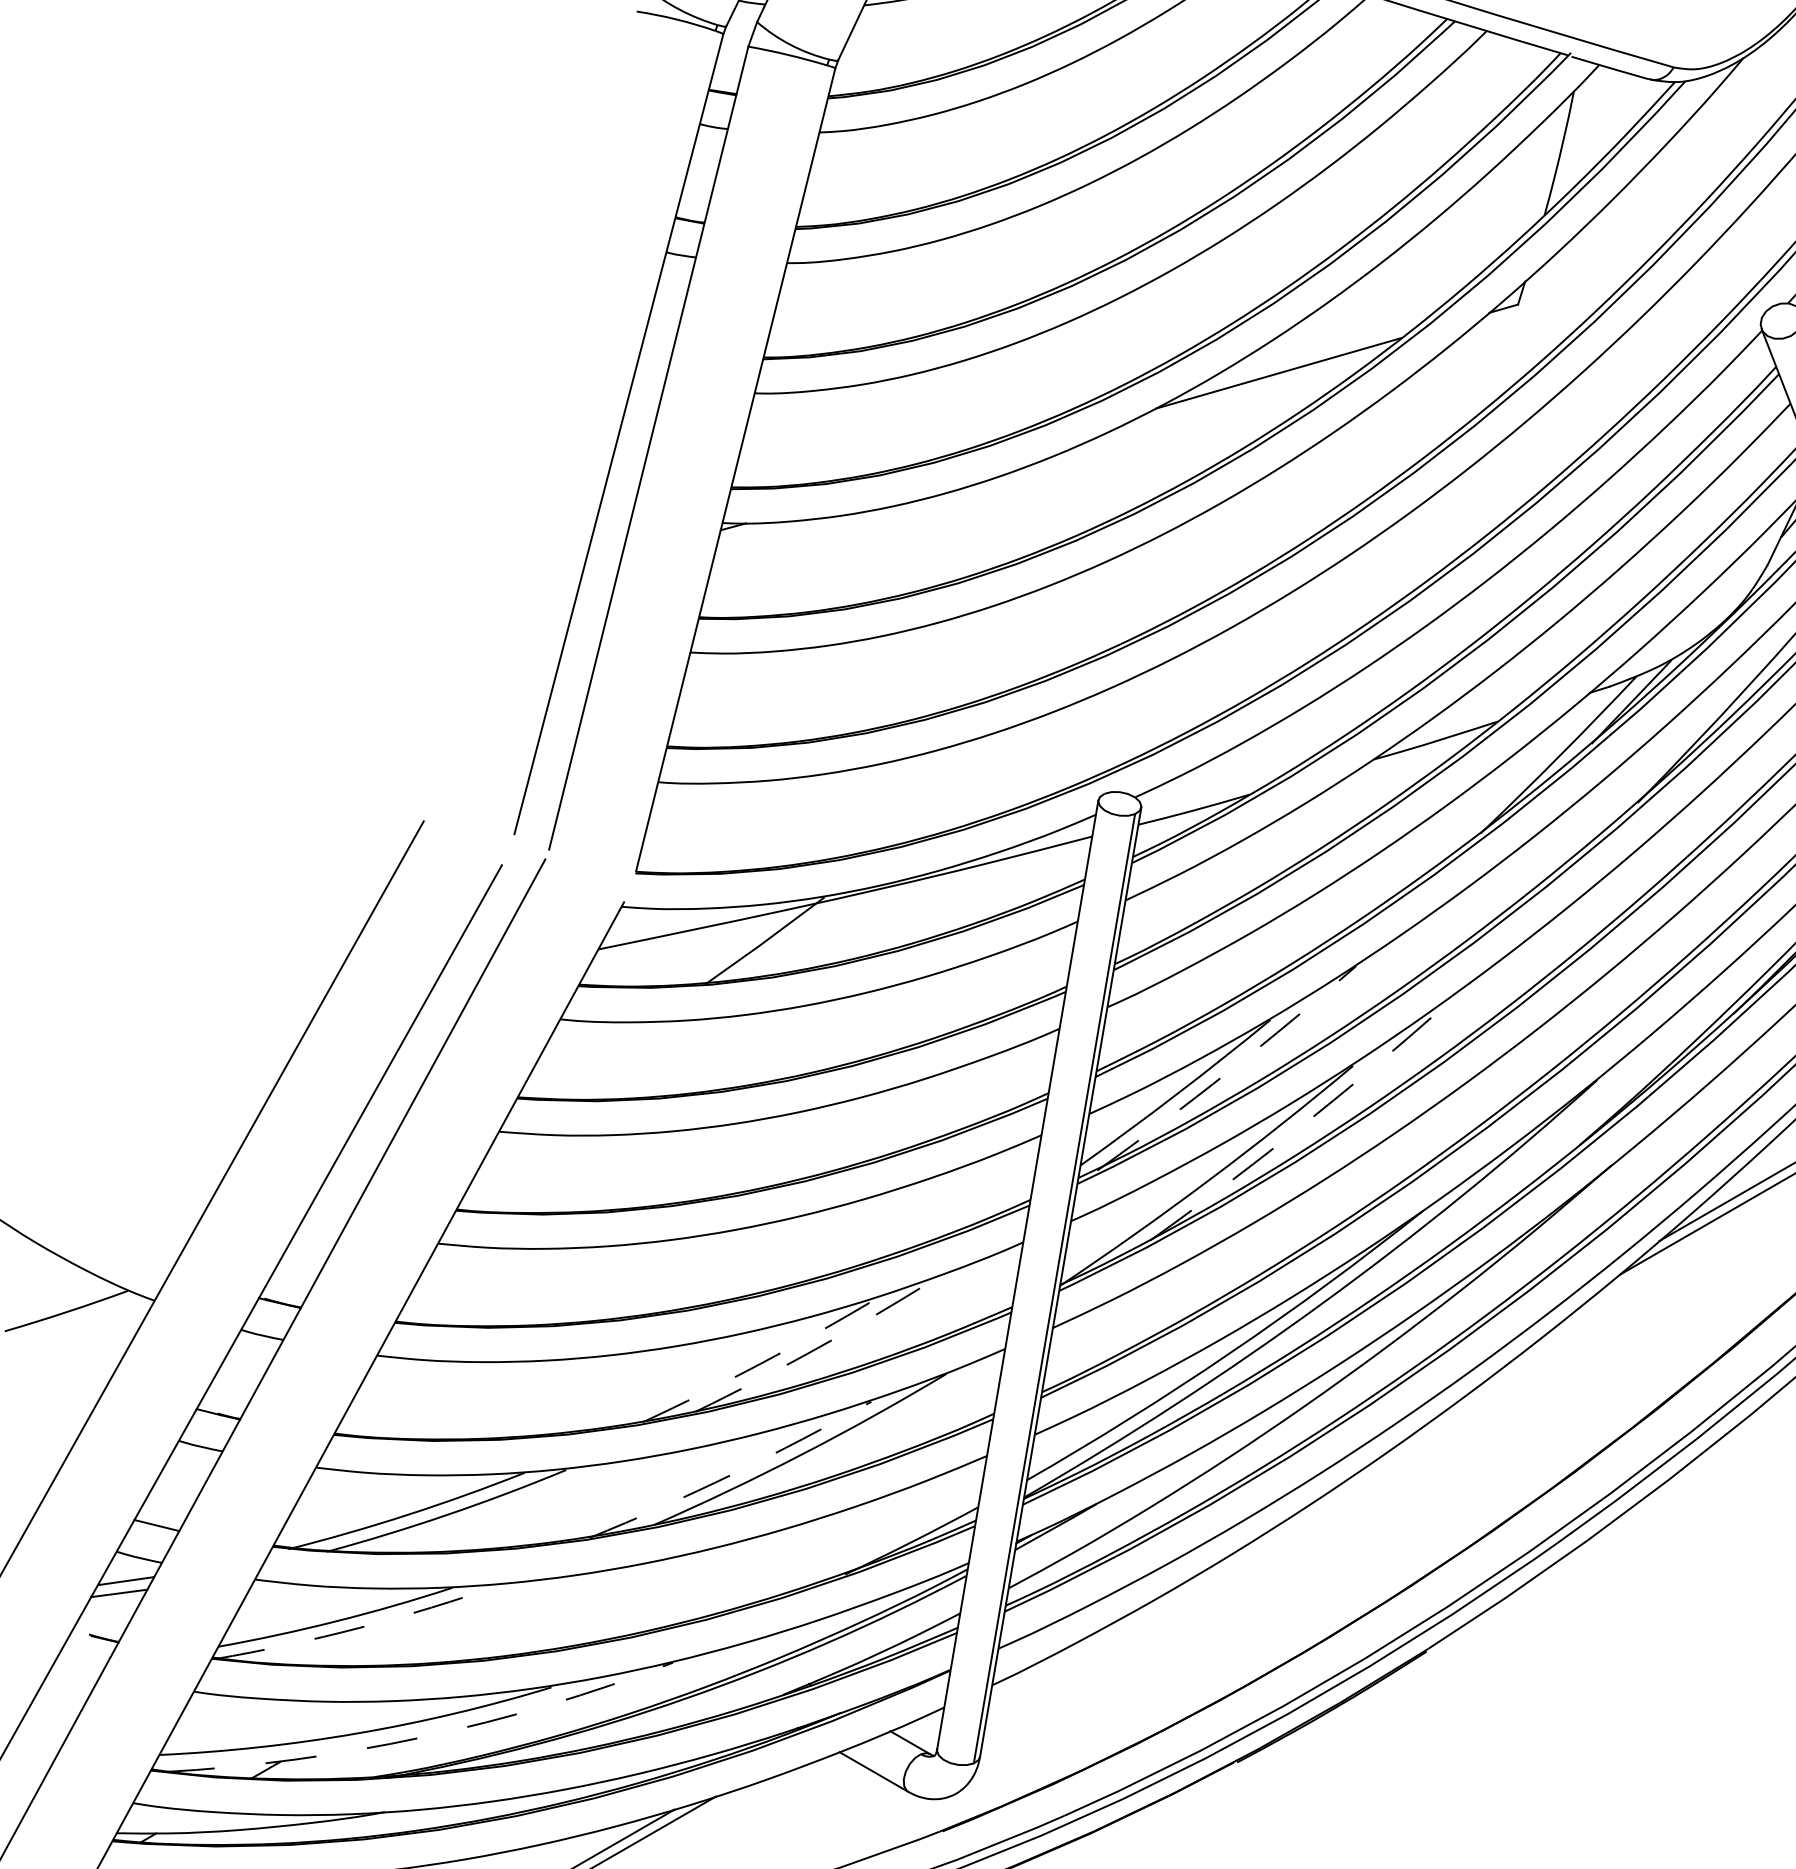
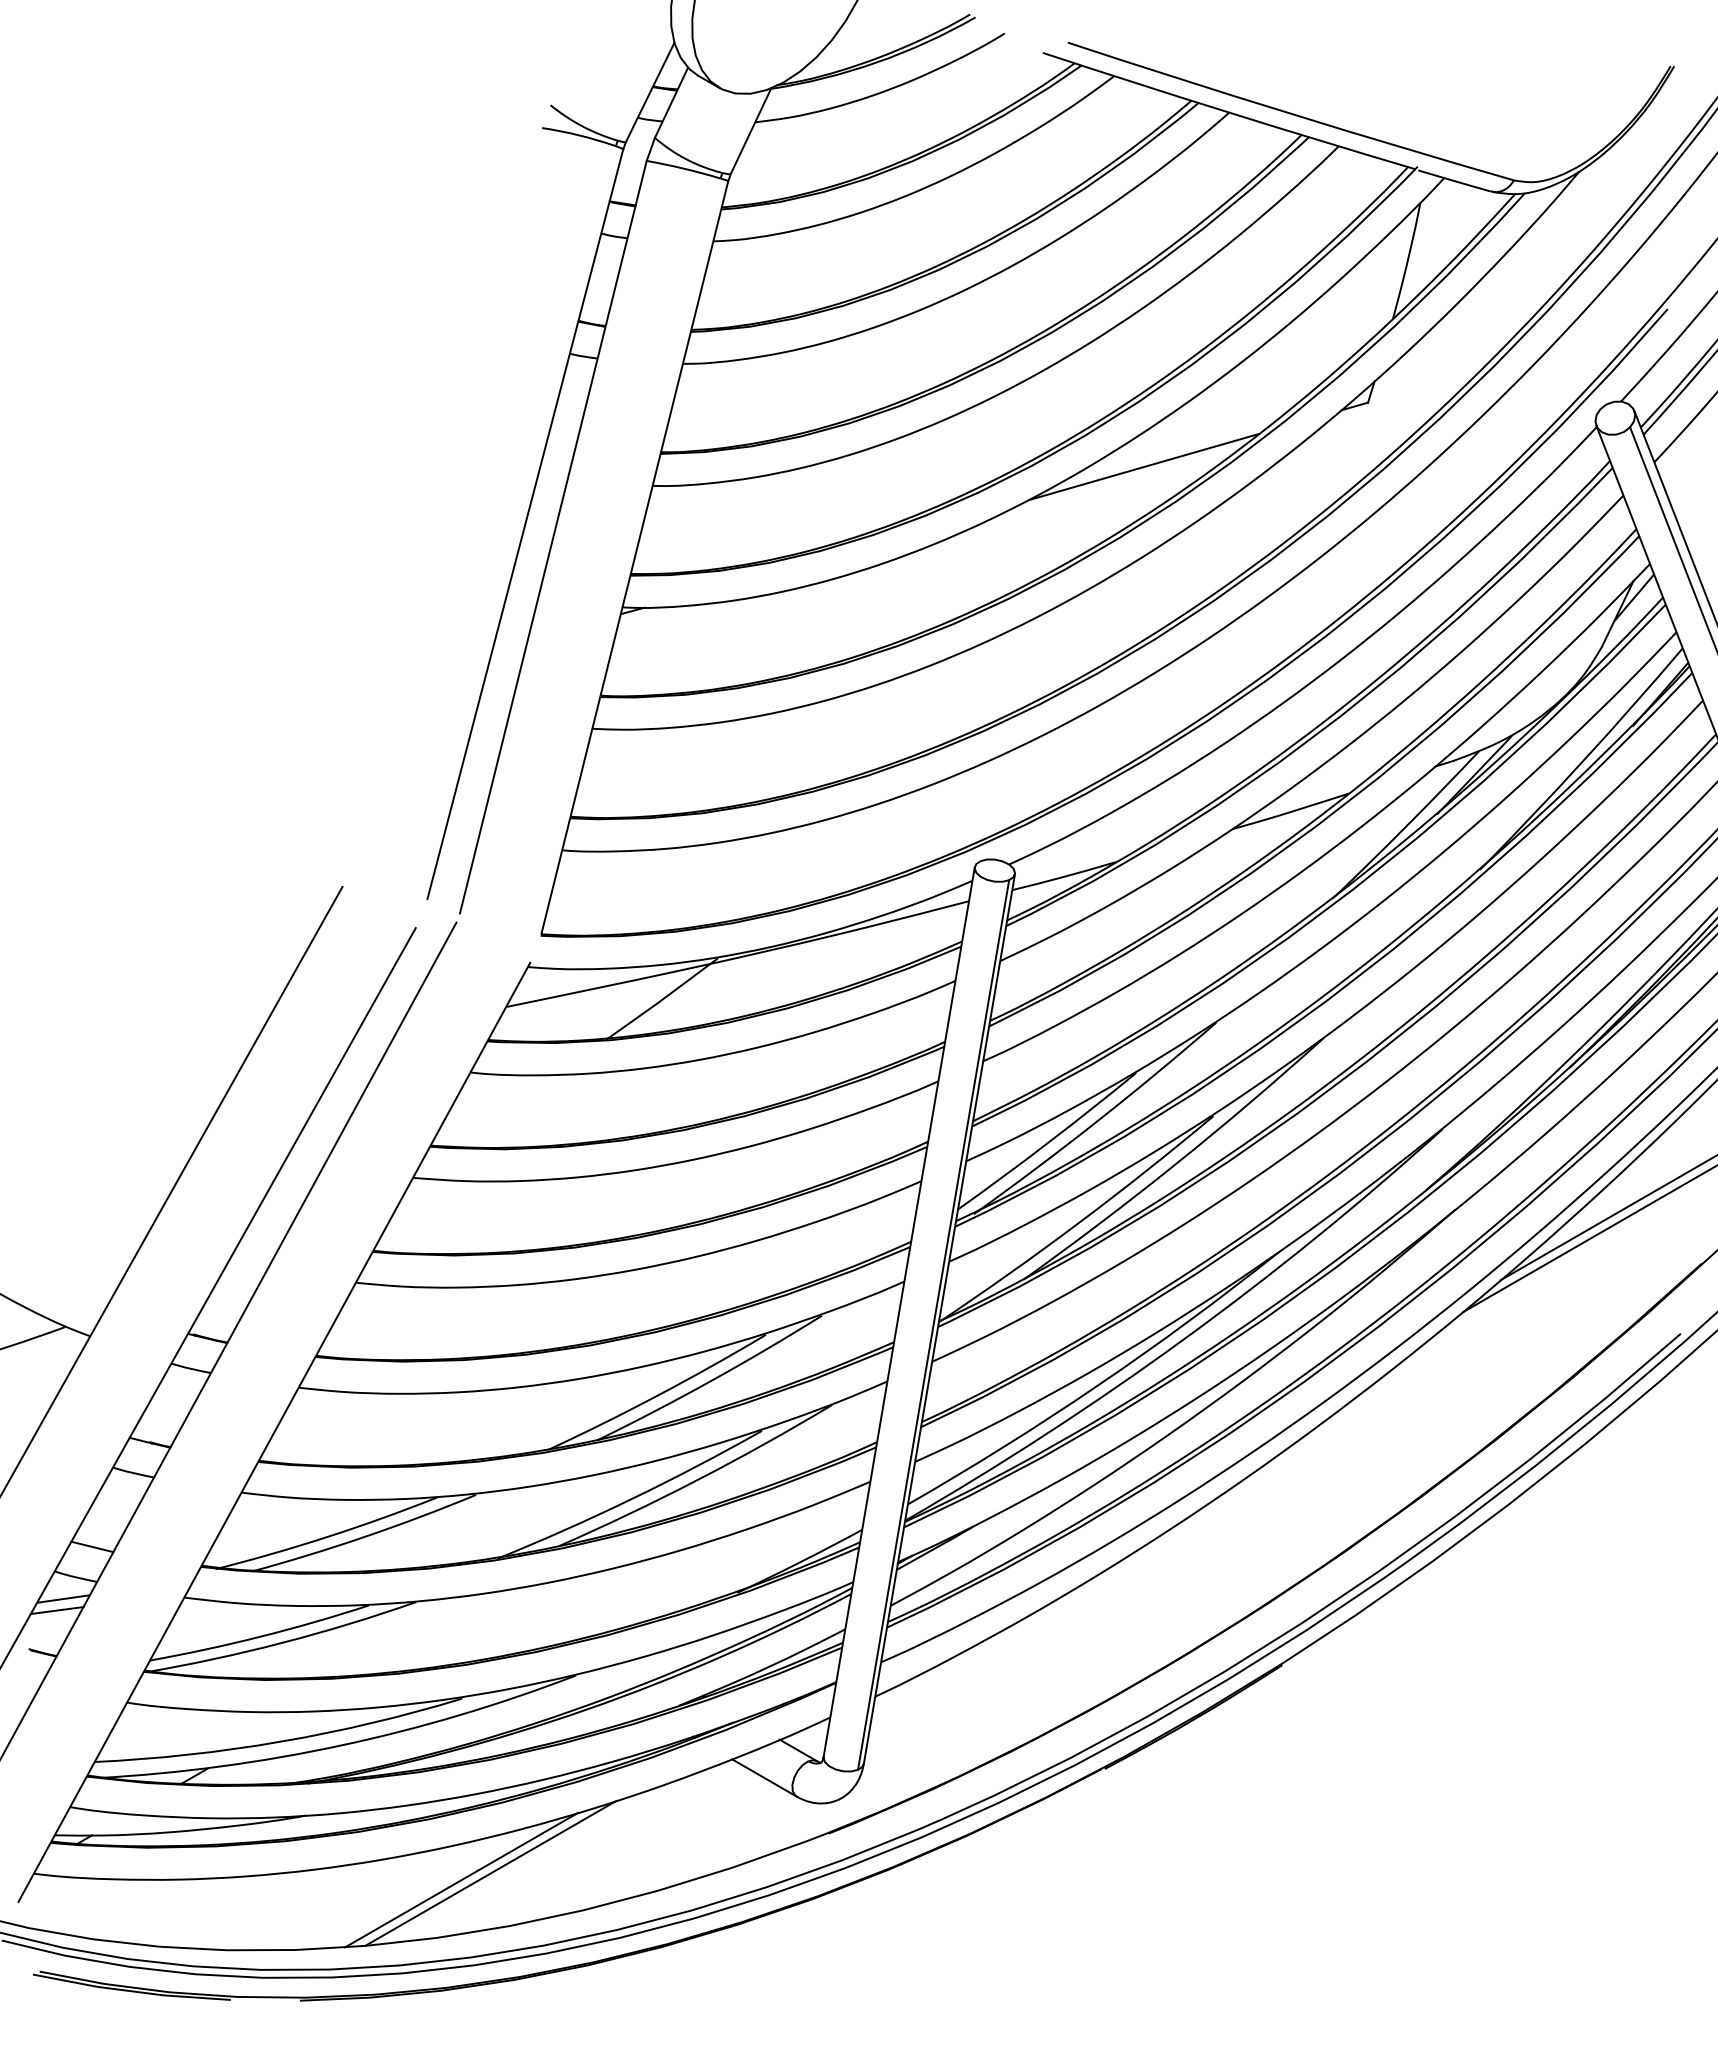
arc: (1229, 1071) -> (1097, 1121), dashed -> solid
arc: (1313, 1116) -> (1176, 1163), dashed -> solid
arc: (817, 1347) -> (711, 1380), dashed -> solid
arc: (760, 1363) -> (658, 1395), dashed -> solid
arc: (732, 1473) -> (631, 1498), dashed -> solid
arc: (359, 1627) -> (282, 1642), dashed -> solid
arc: (422, 1737) -> (341, 1745), dashed -> solid

